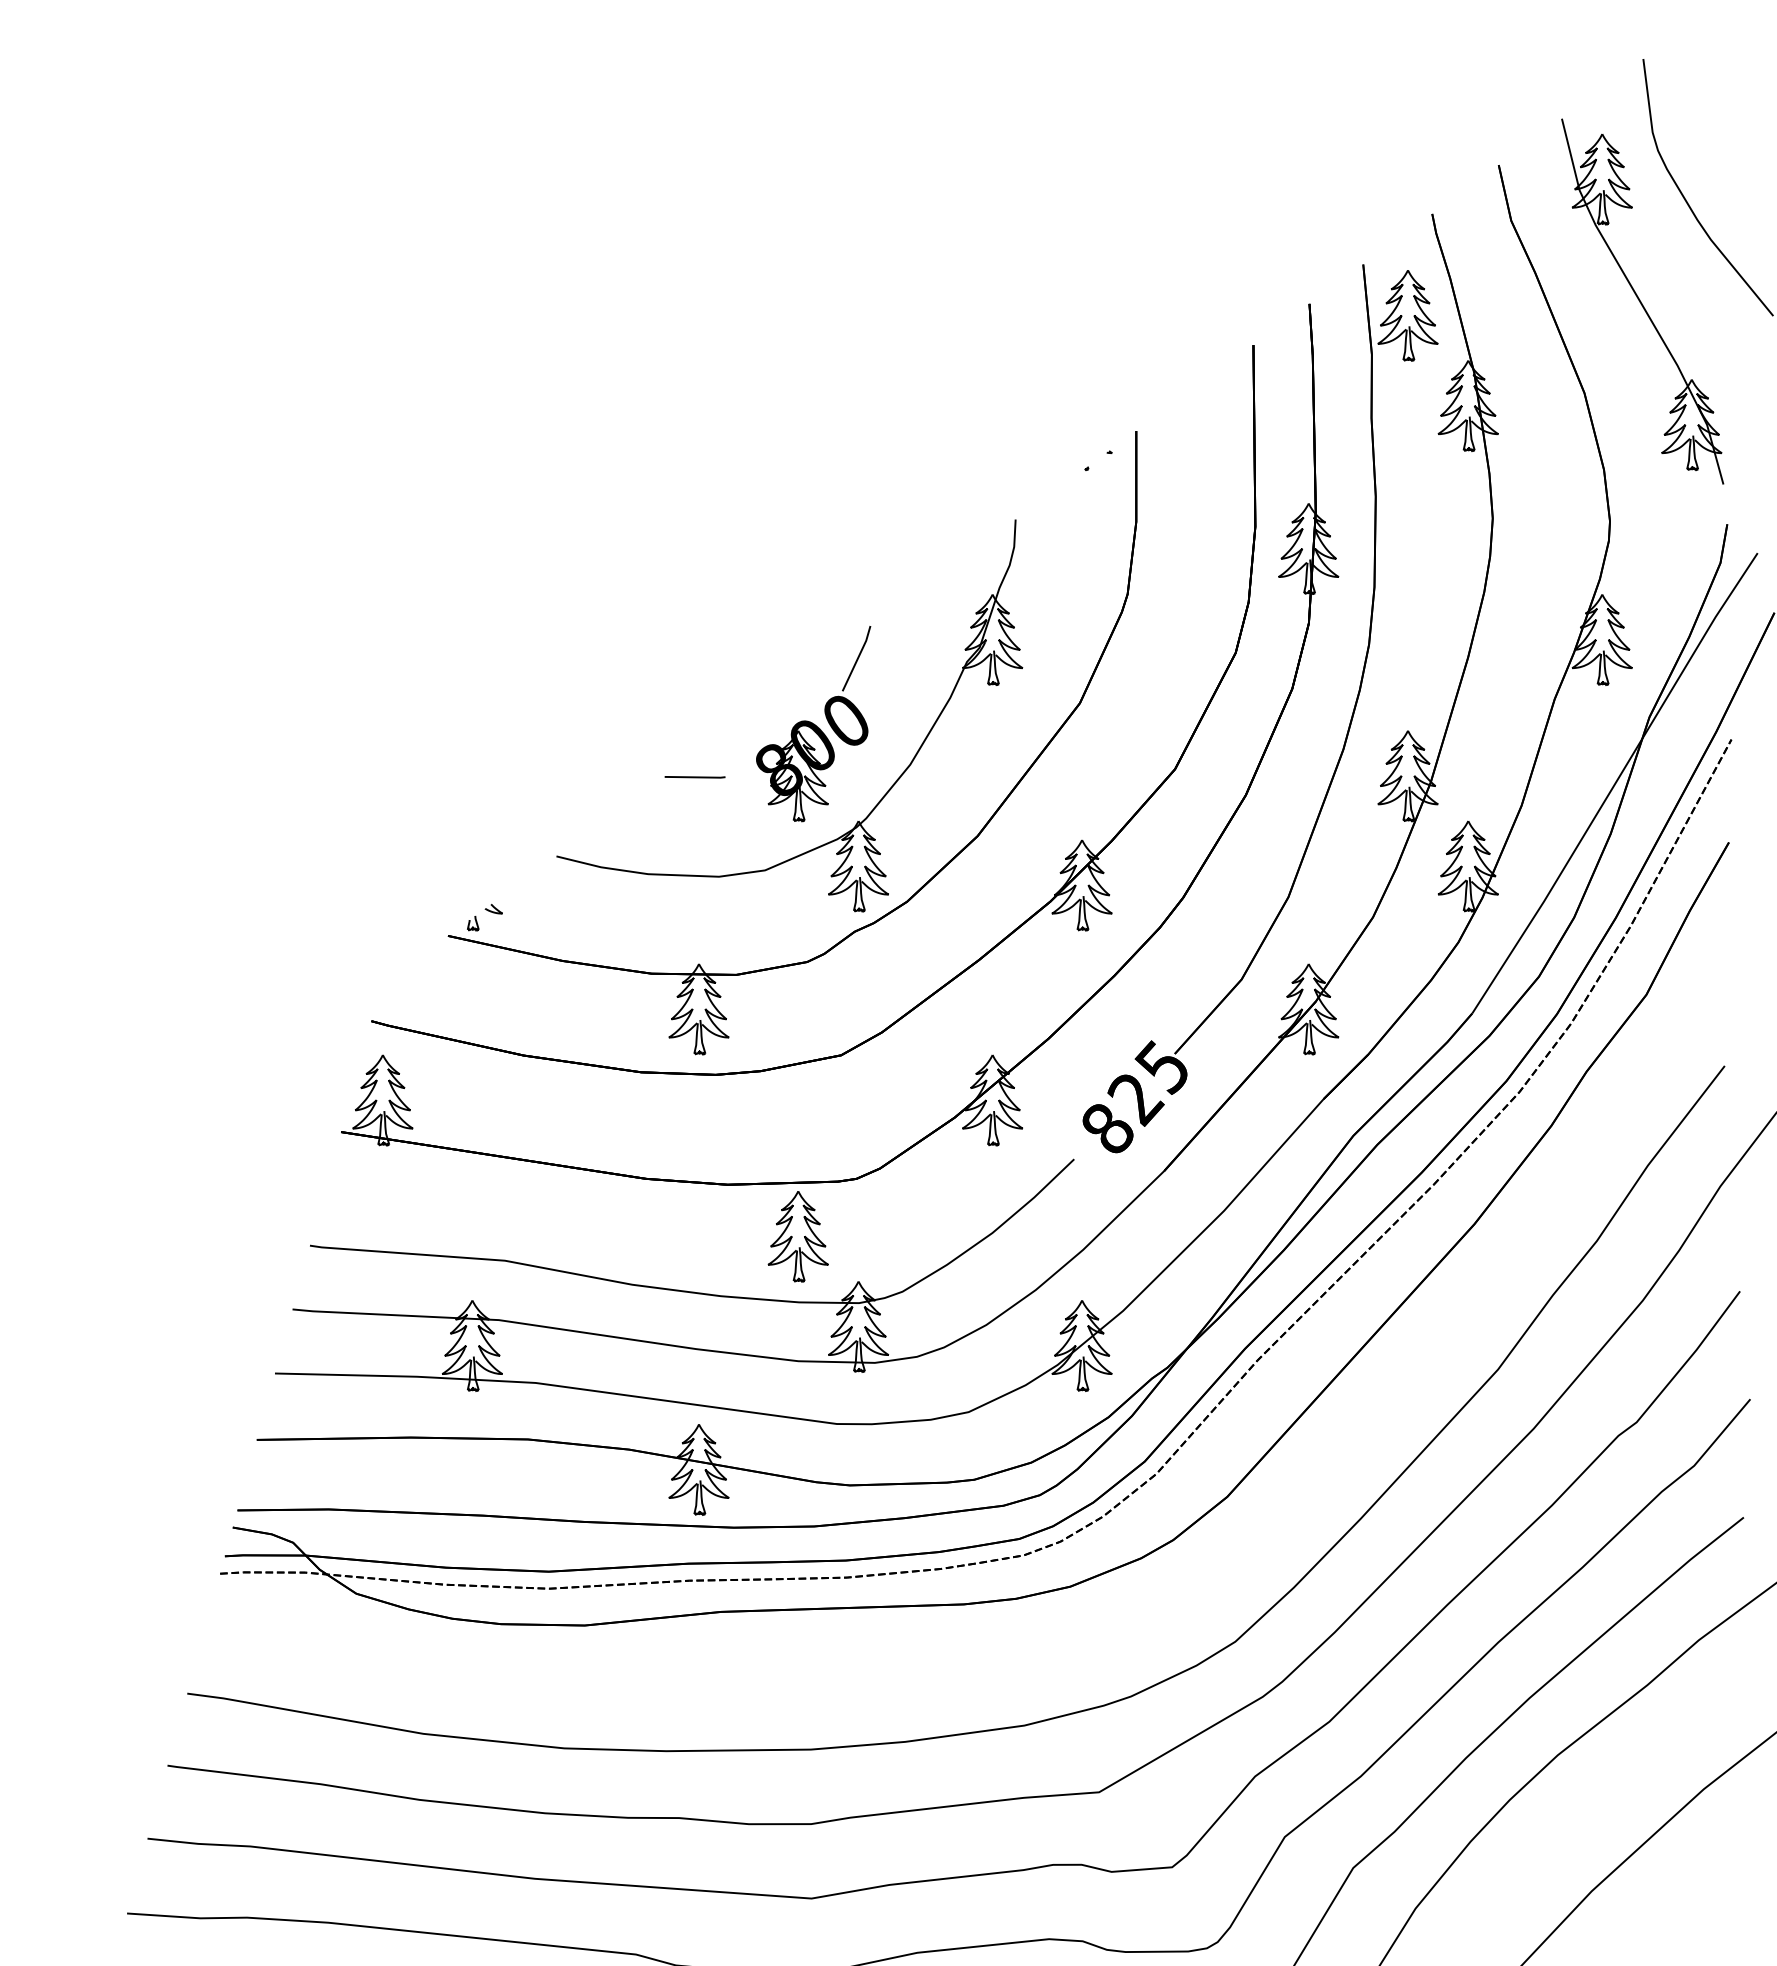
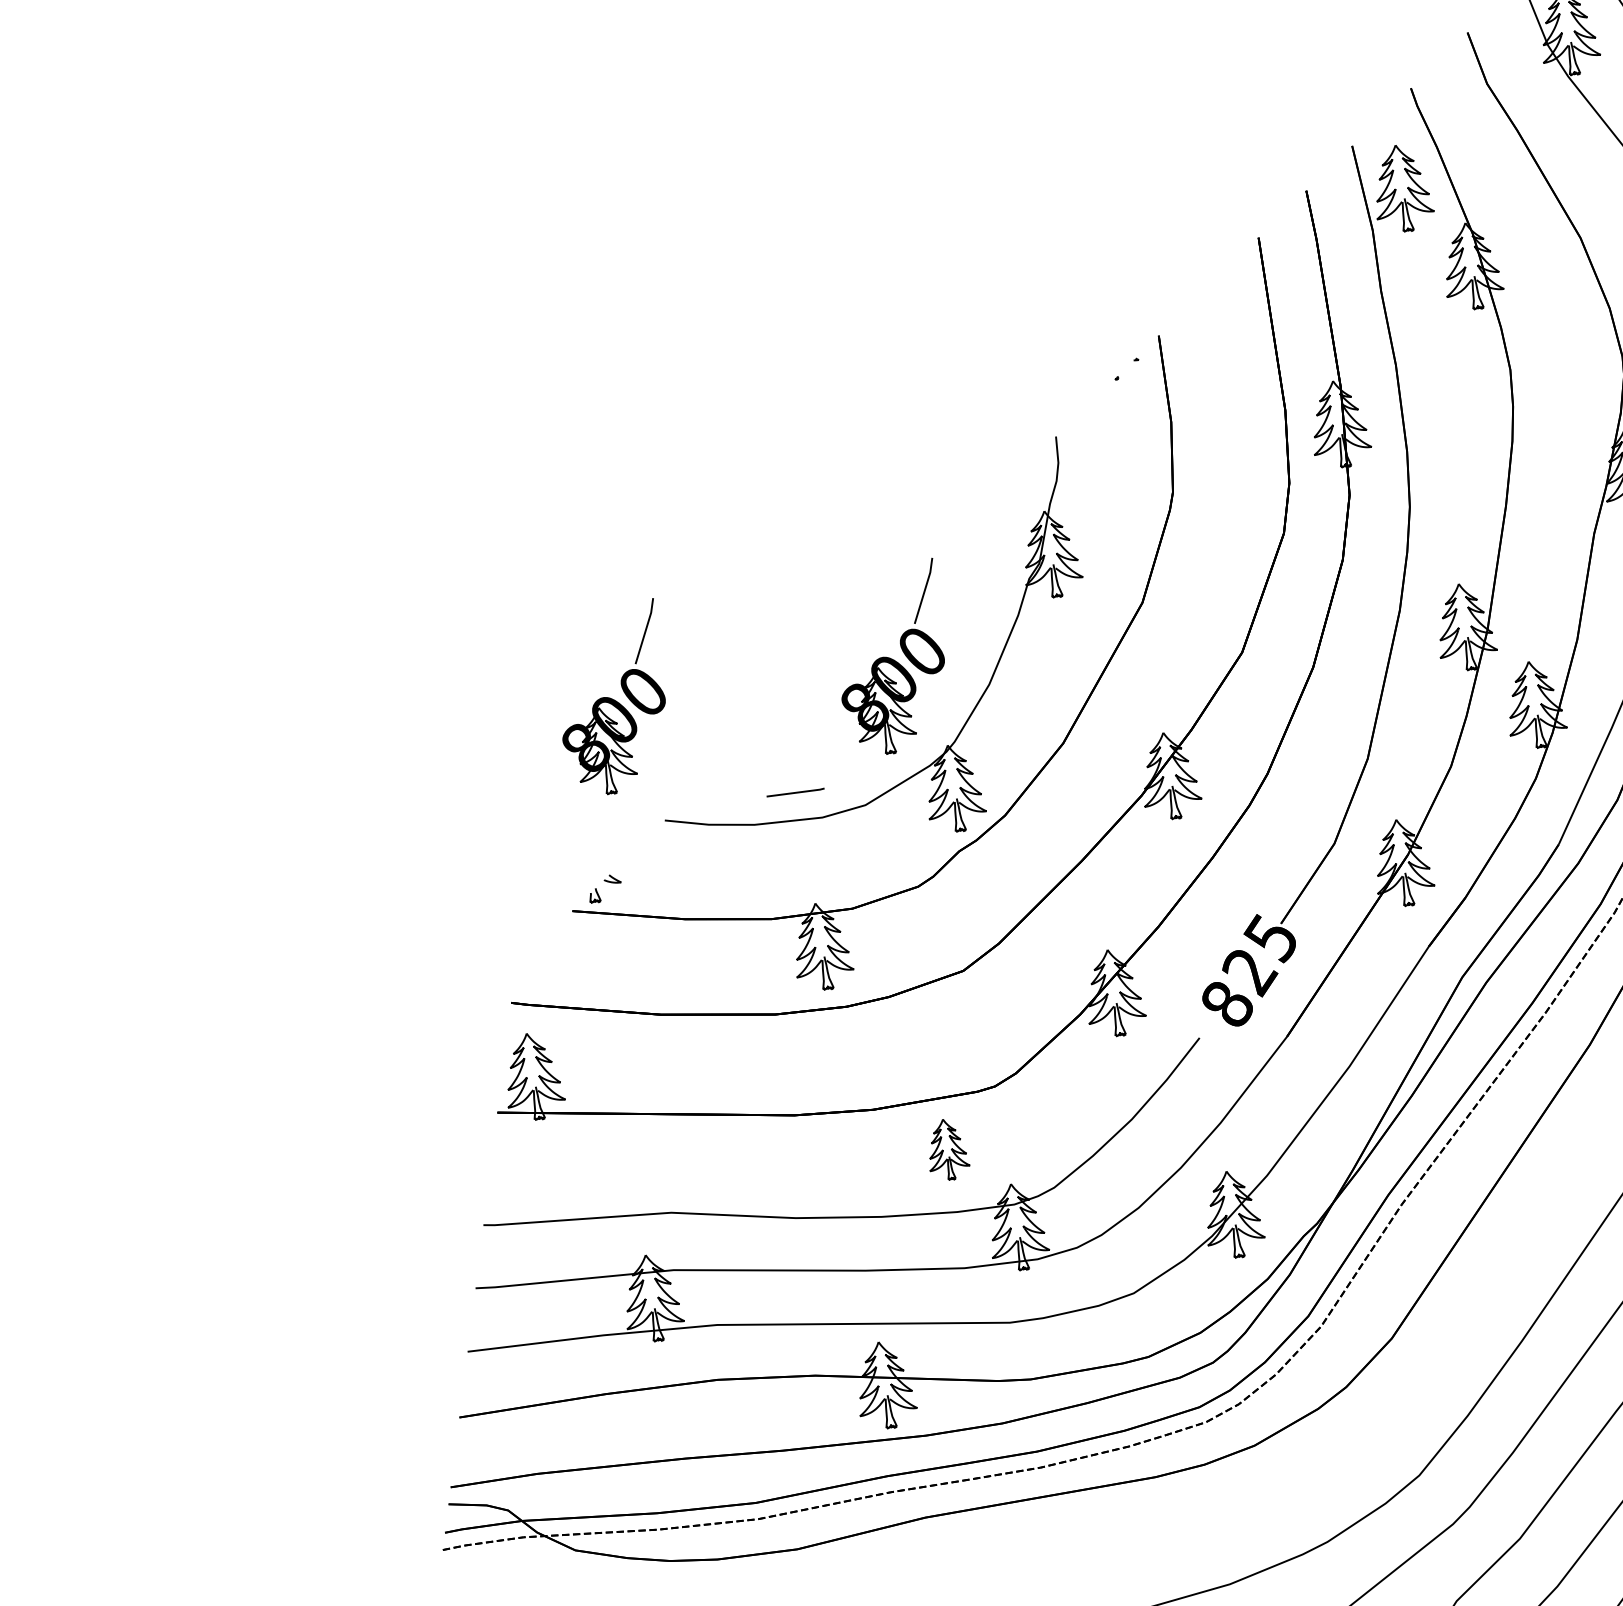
part: (520, 724) -> (612, 699), added
line: (694, 777) -> (795, 793), moved
part: (797, 1236) -> (946, 1149), size x0.7

